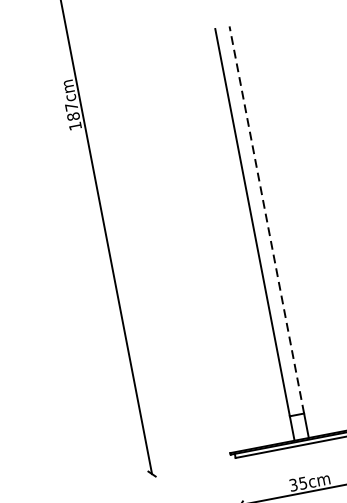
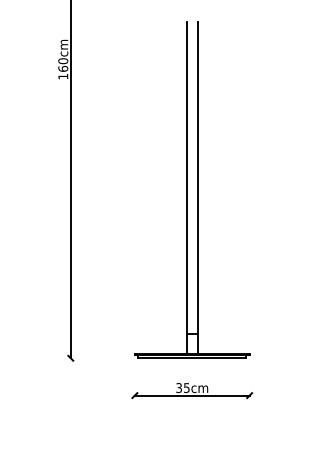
text: (72, 111) -> (63, 64), 187cm -> 160cm
line: (266, 220) -> (197, 178), dashed -> solid

